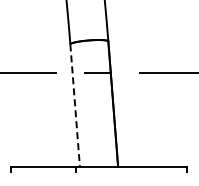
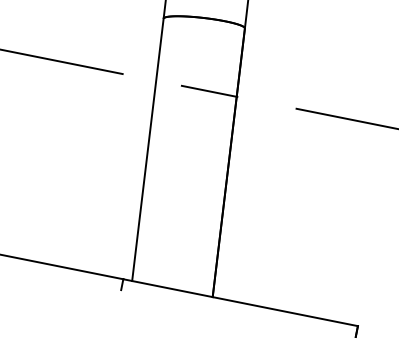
line: (75, 106) -> (148, 151), dashed -> solid

